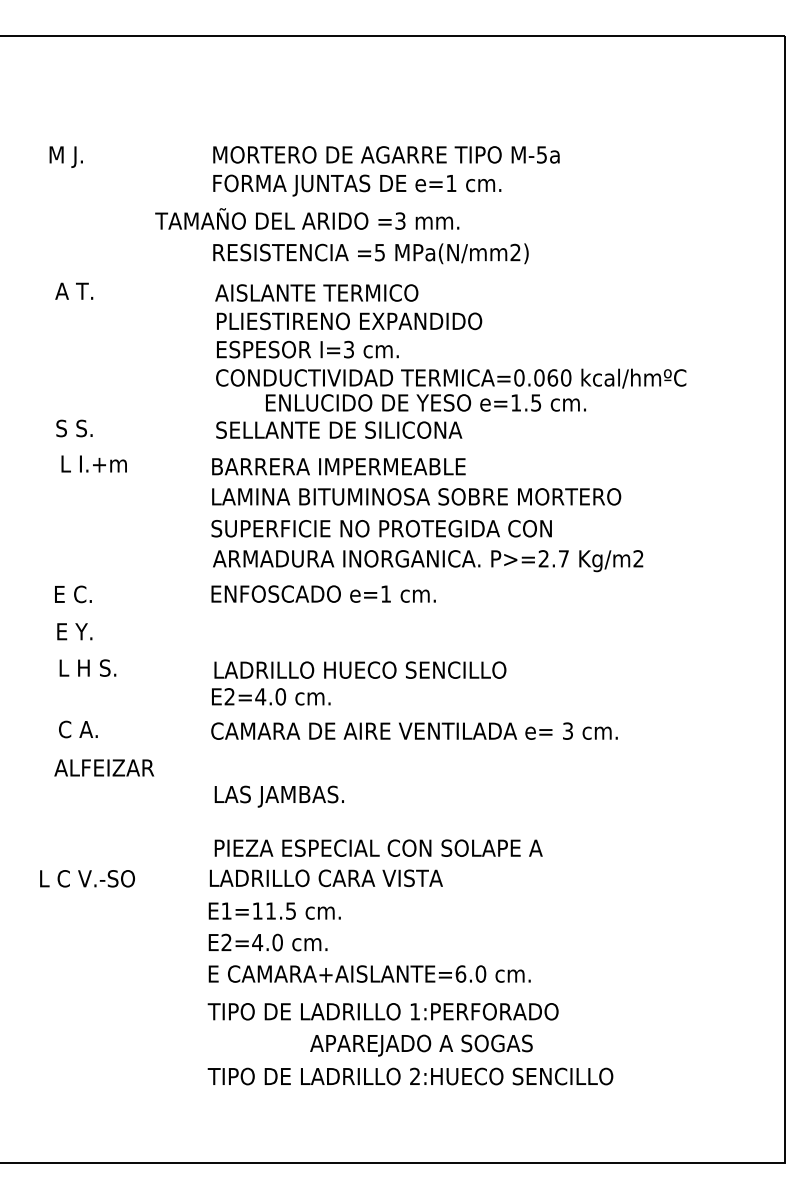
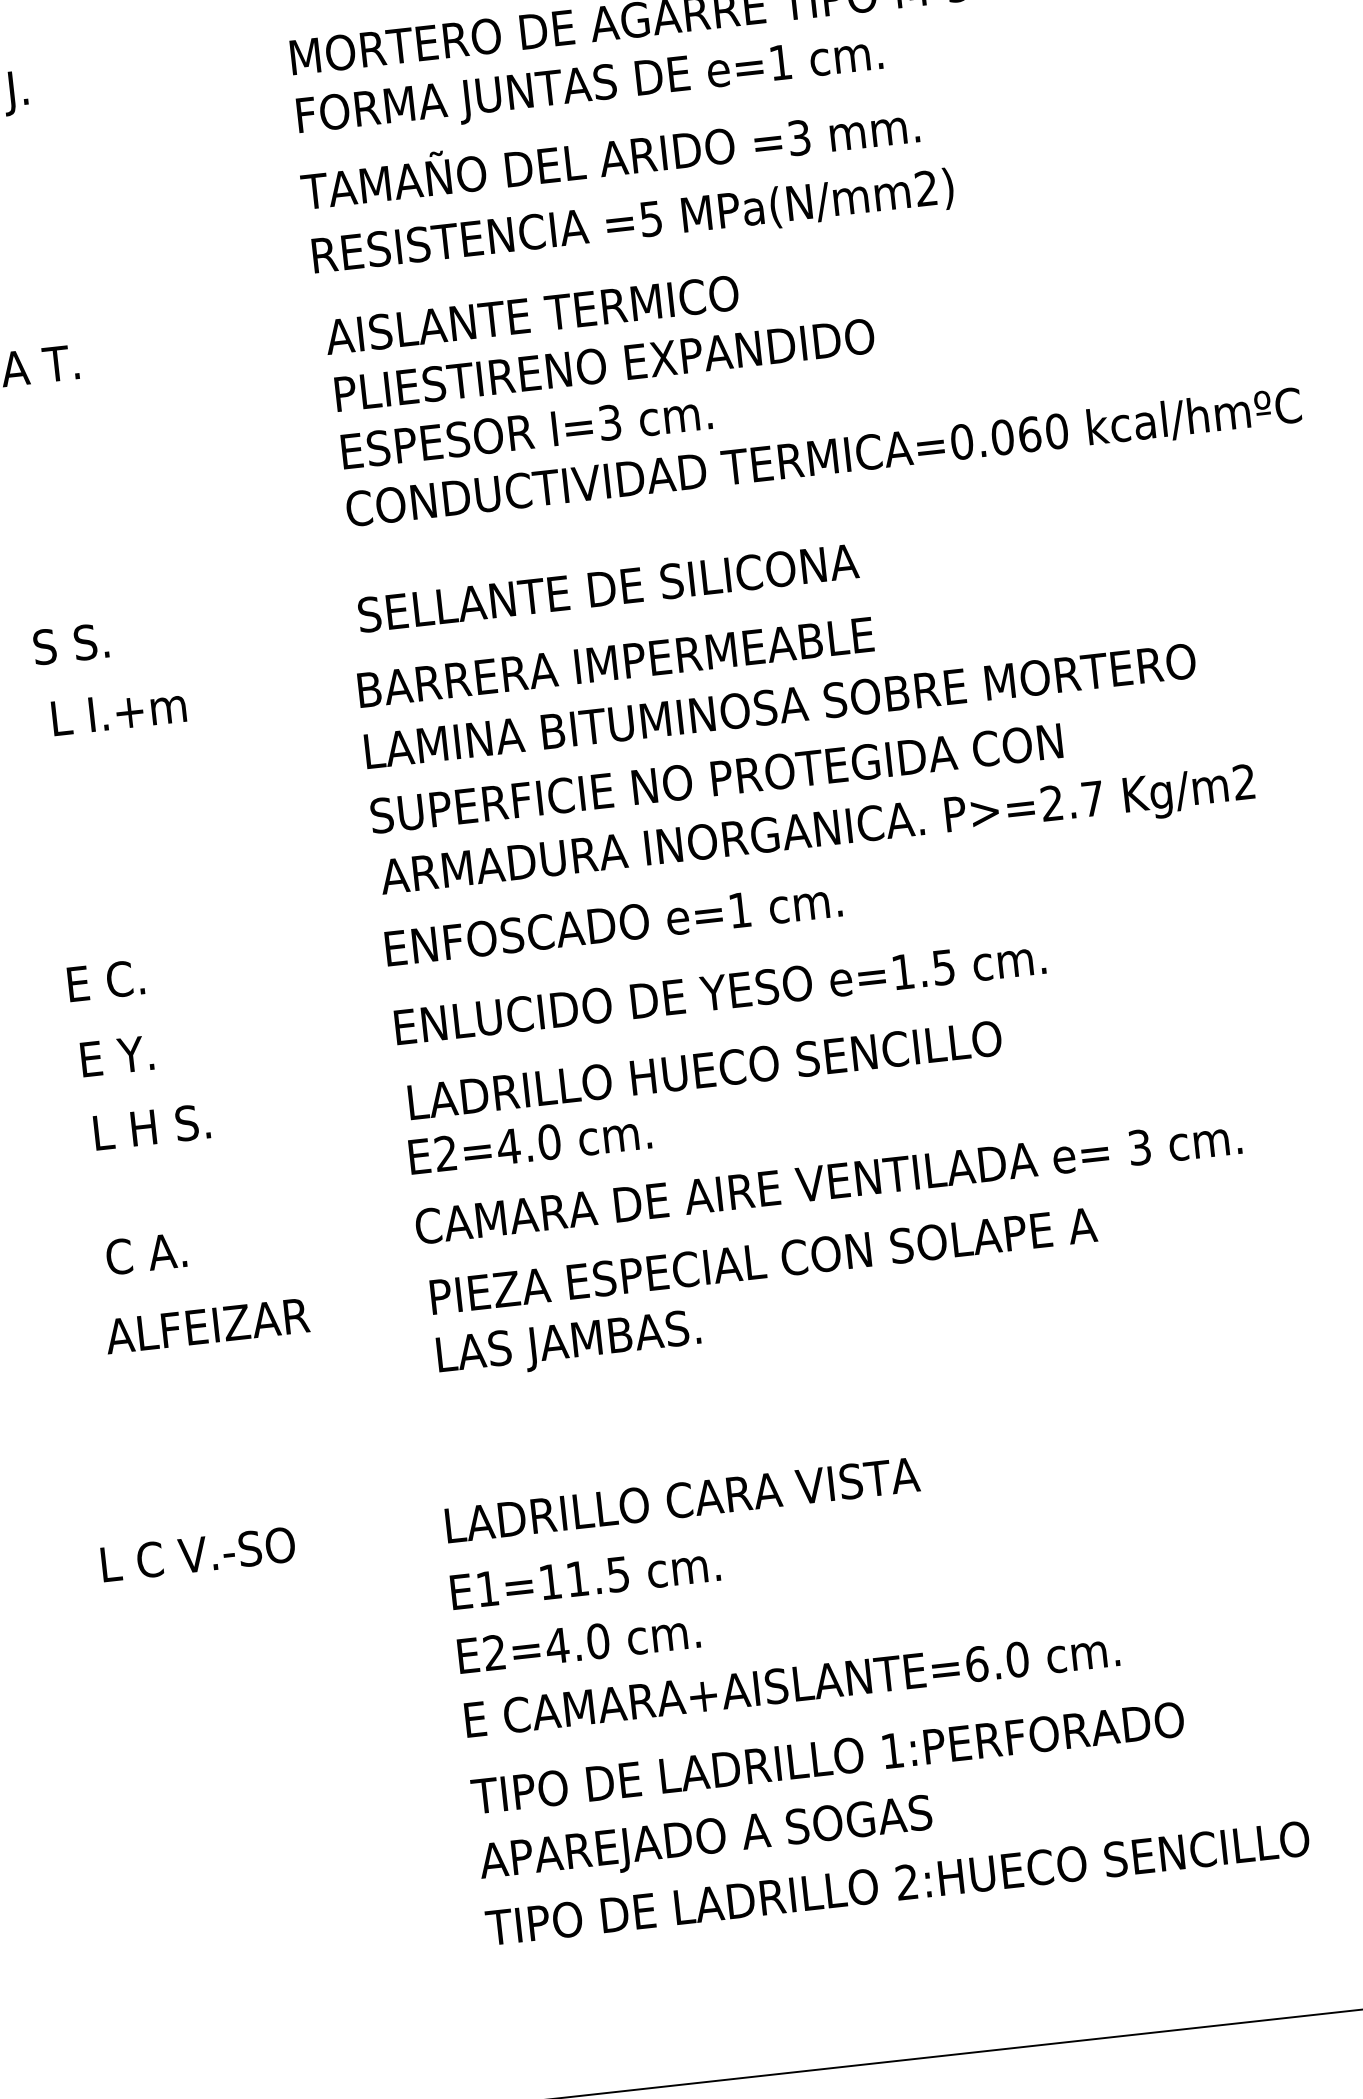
text: (307, 218) -> (610, 153), moved
text: (425, 402) -> (719, 991), moved
text: (378, 847) -> (763, 1259), moved
text: (421, 1045) -> (706, 1840), moved

